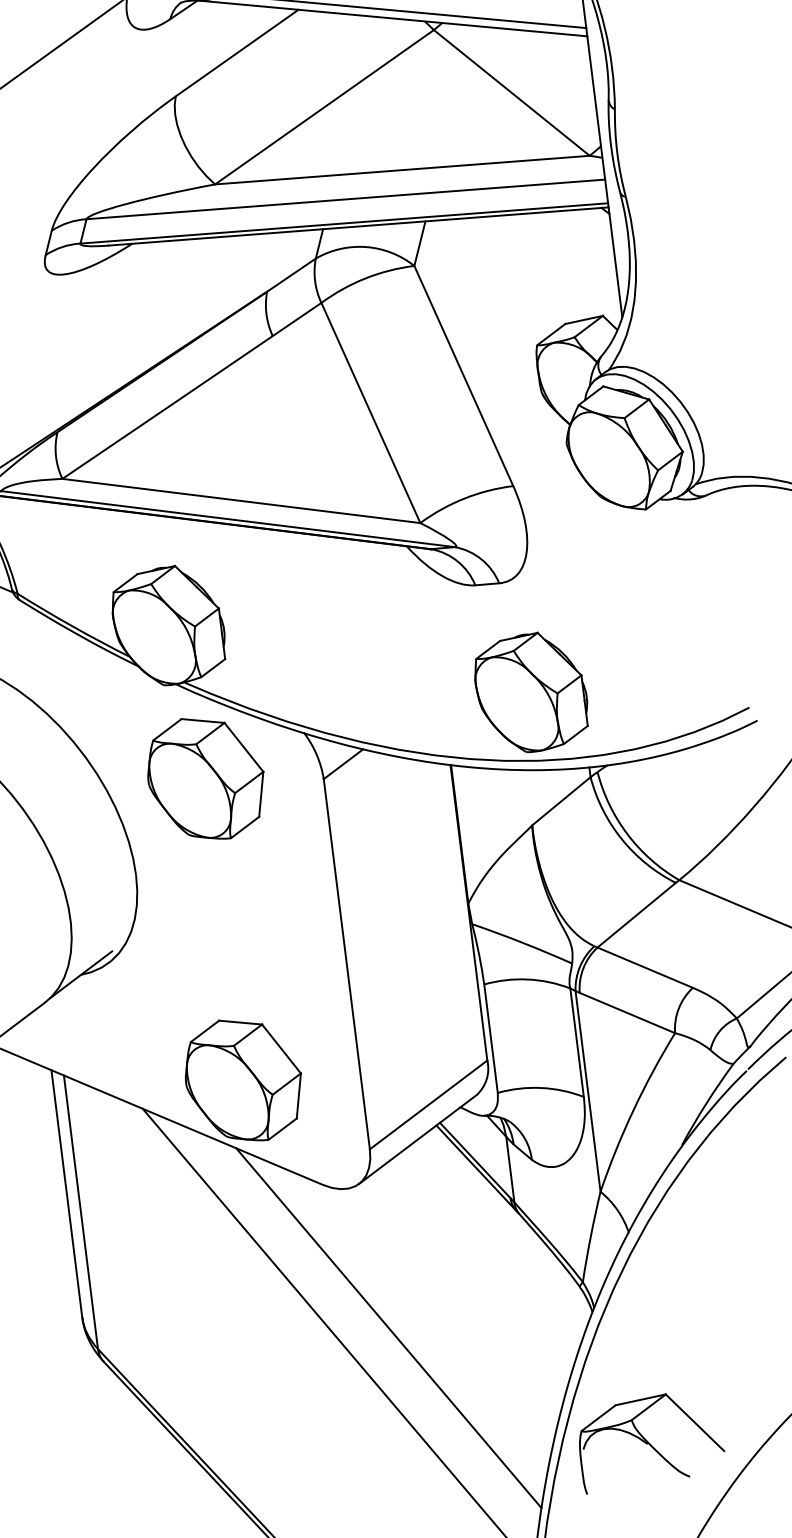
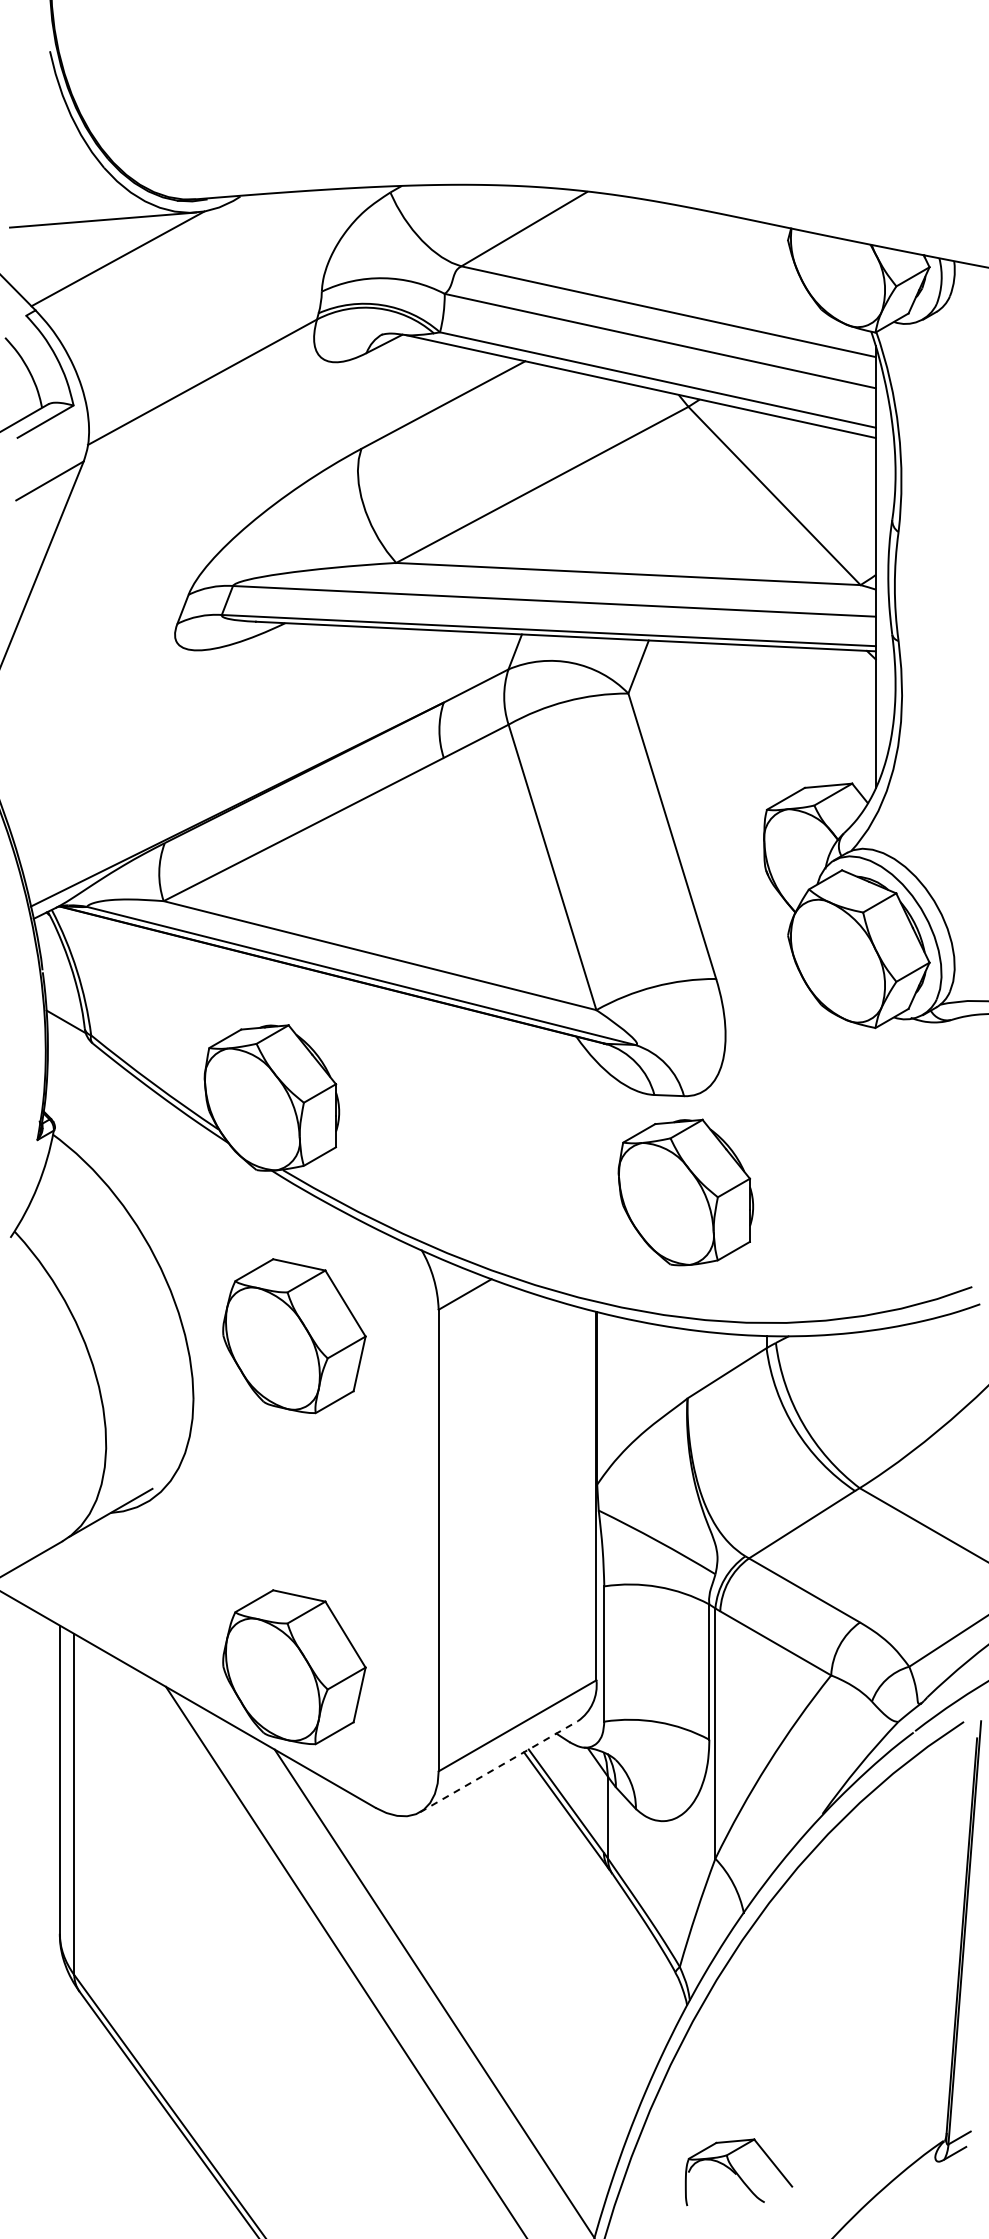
part: (531, 692) -> (685, 1192), moved
part: (206, 778) -> (294, 1336), moved
line: (418, 1139) -> (499, 1766), solid -> dashed
part: (650, 1441) -> (738, 2172), size x0.6

